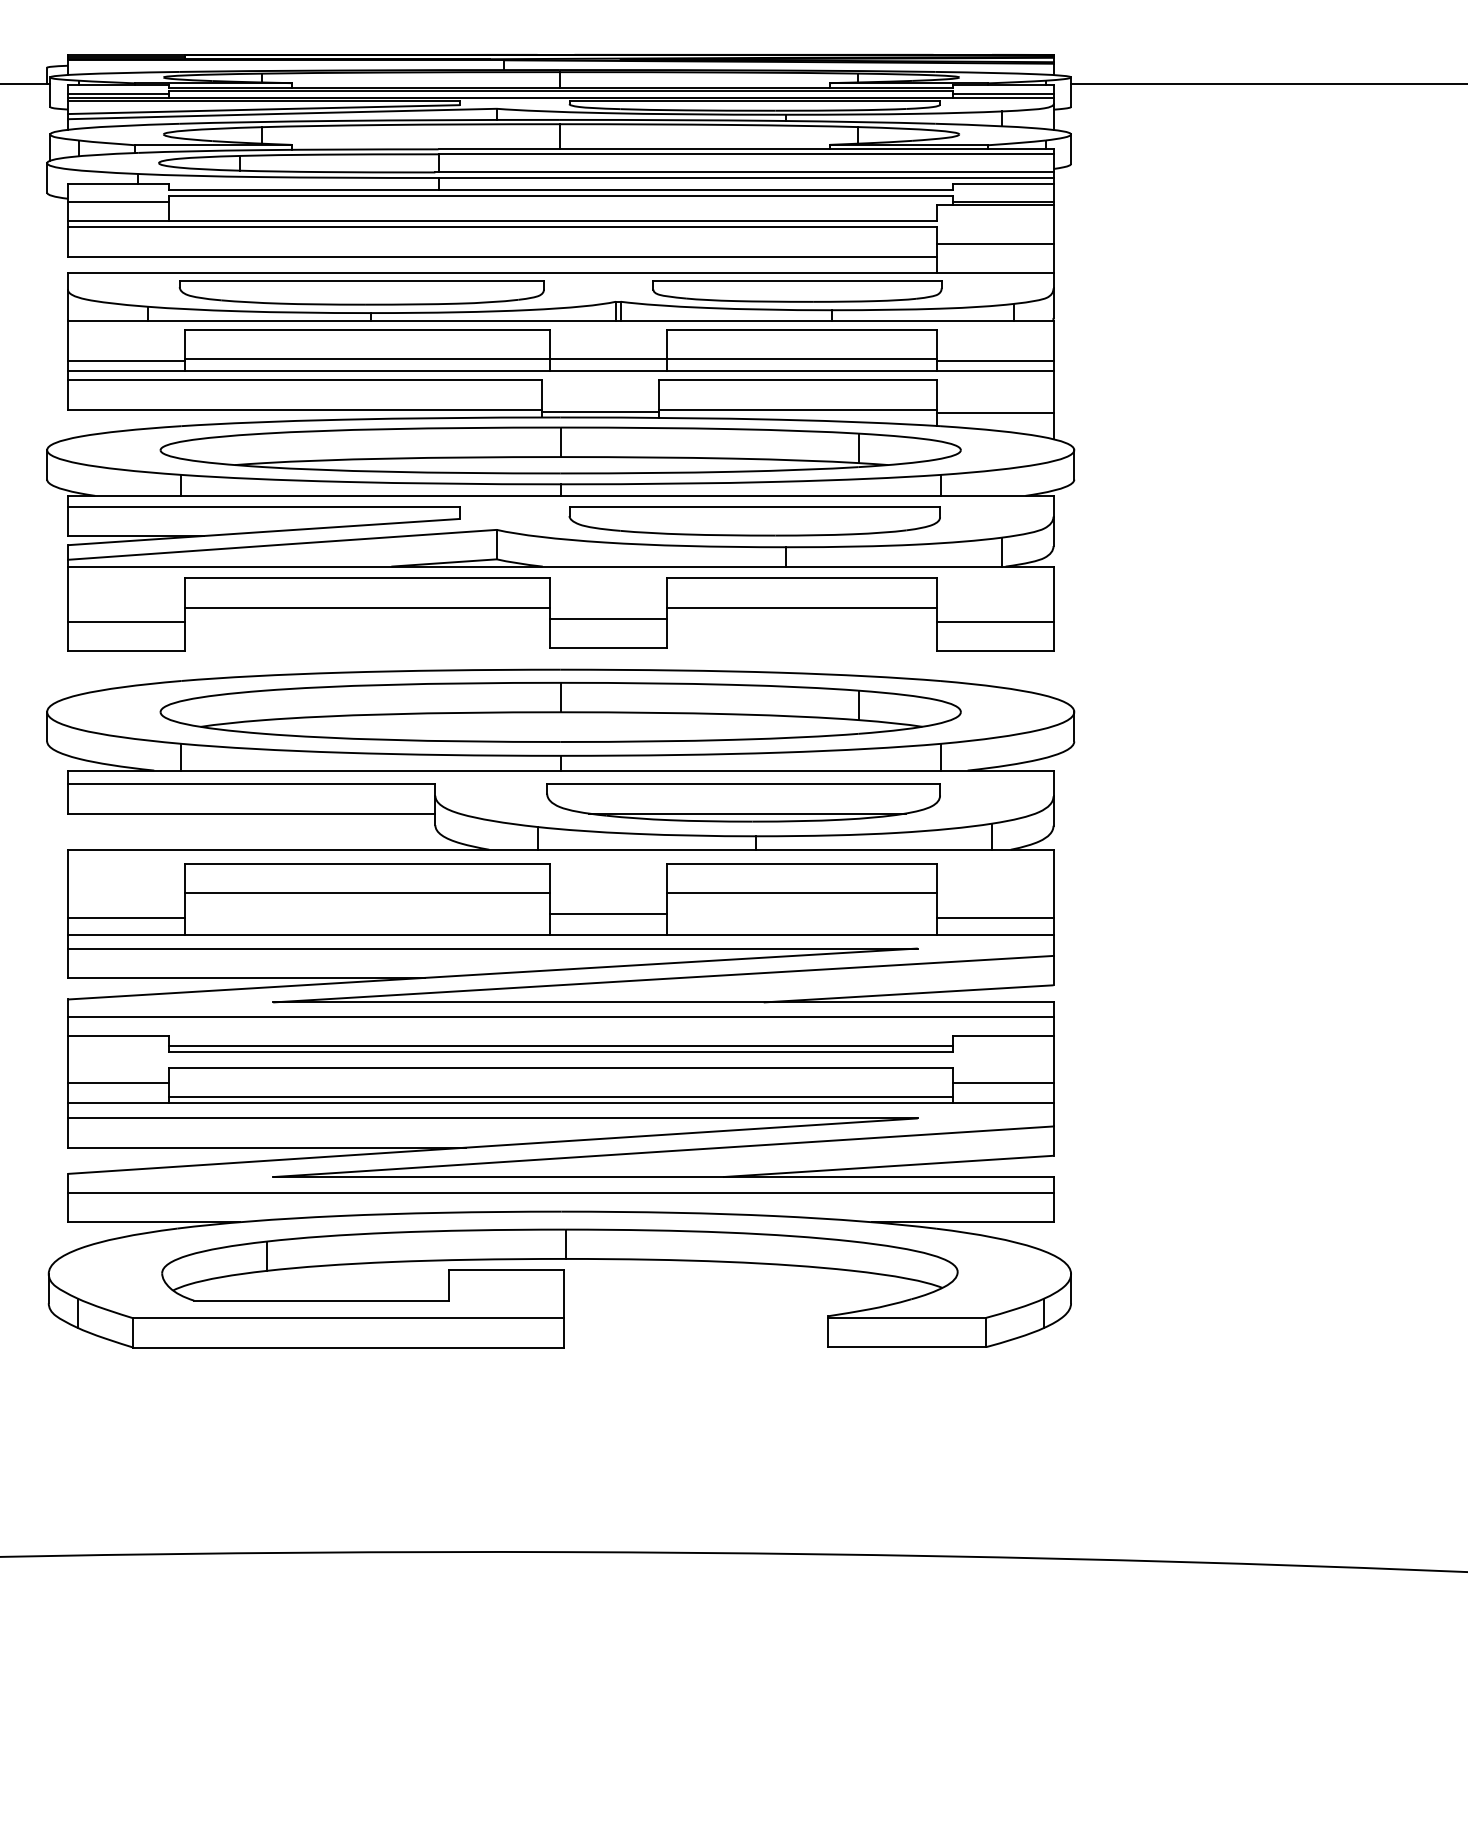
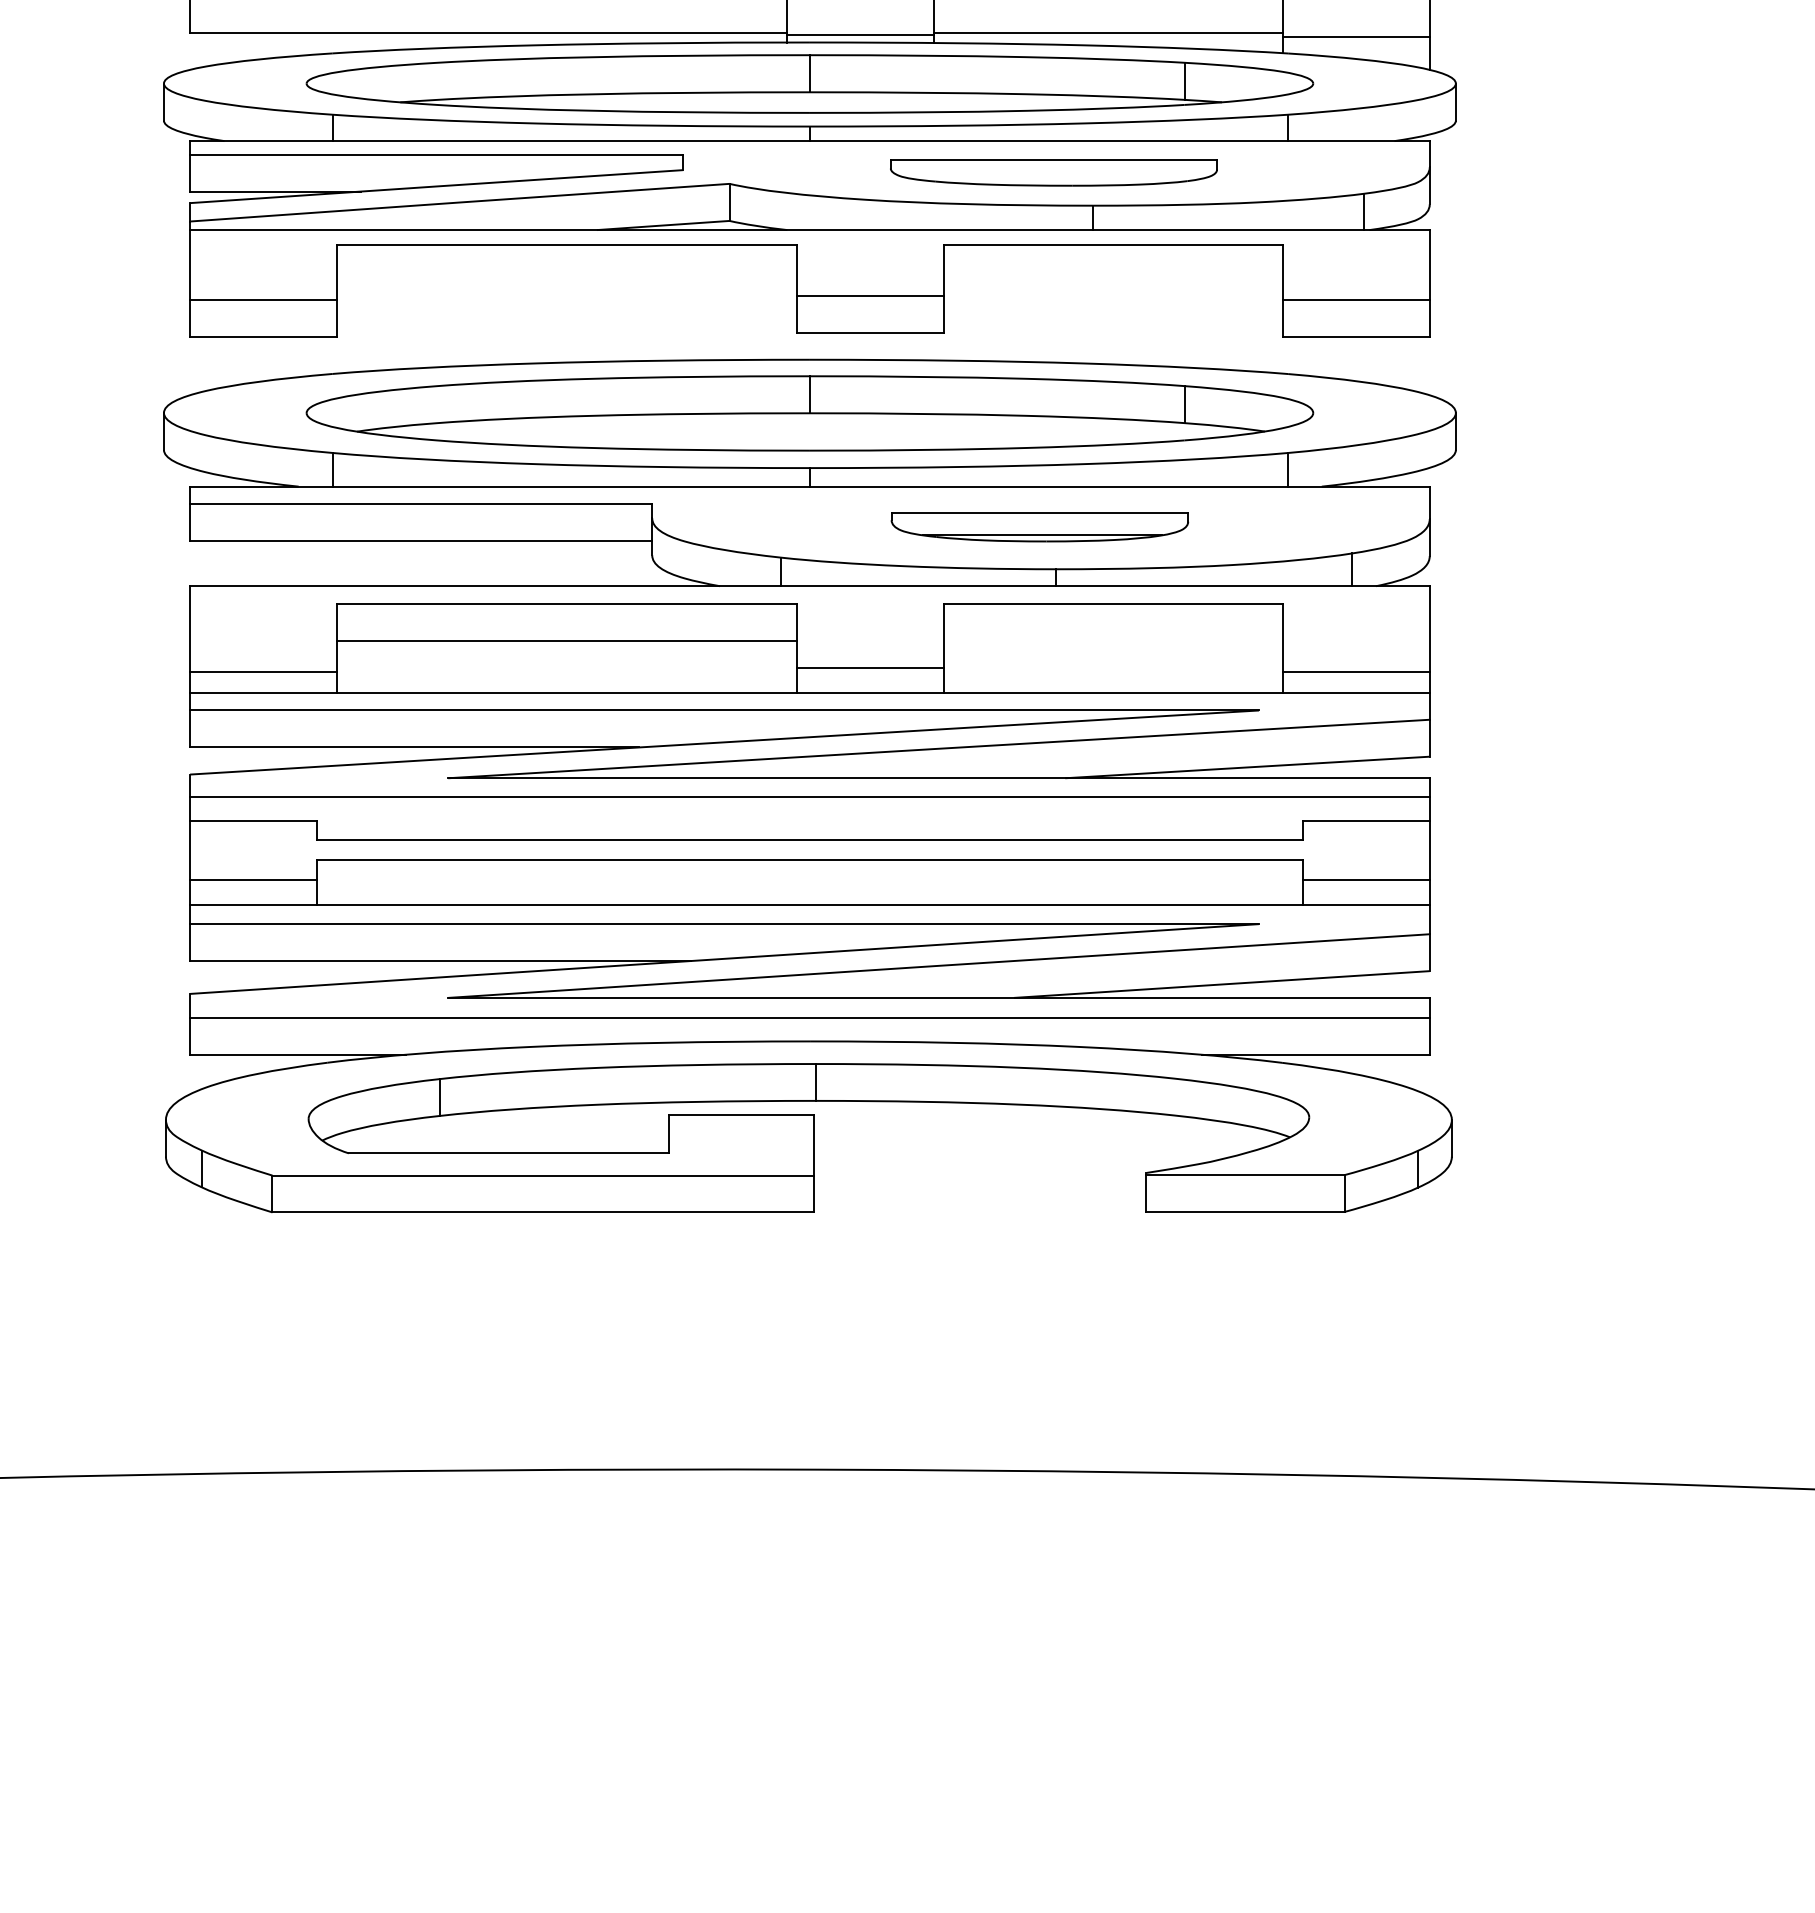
part: (754, 521) -> (1053, 173), size x0.7
line: (367, 607) -> (566, 281), removed
line: (801, 607) -> (1112, 281), removed
part: (743, 802) -> (1039, 526), size x0.6
line: (801, 893) -> (1112, 641), removed
line: (560, 1046) -> (809, 833), removed
line: (560, 1096) -> (809, 896), removed

